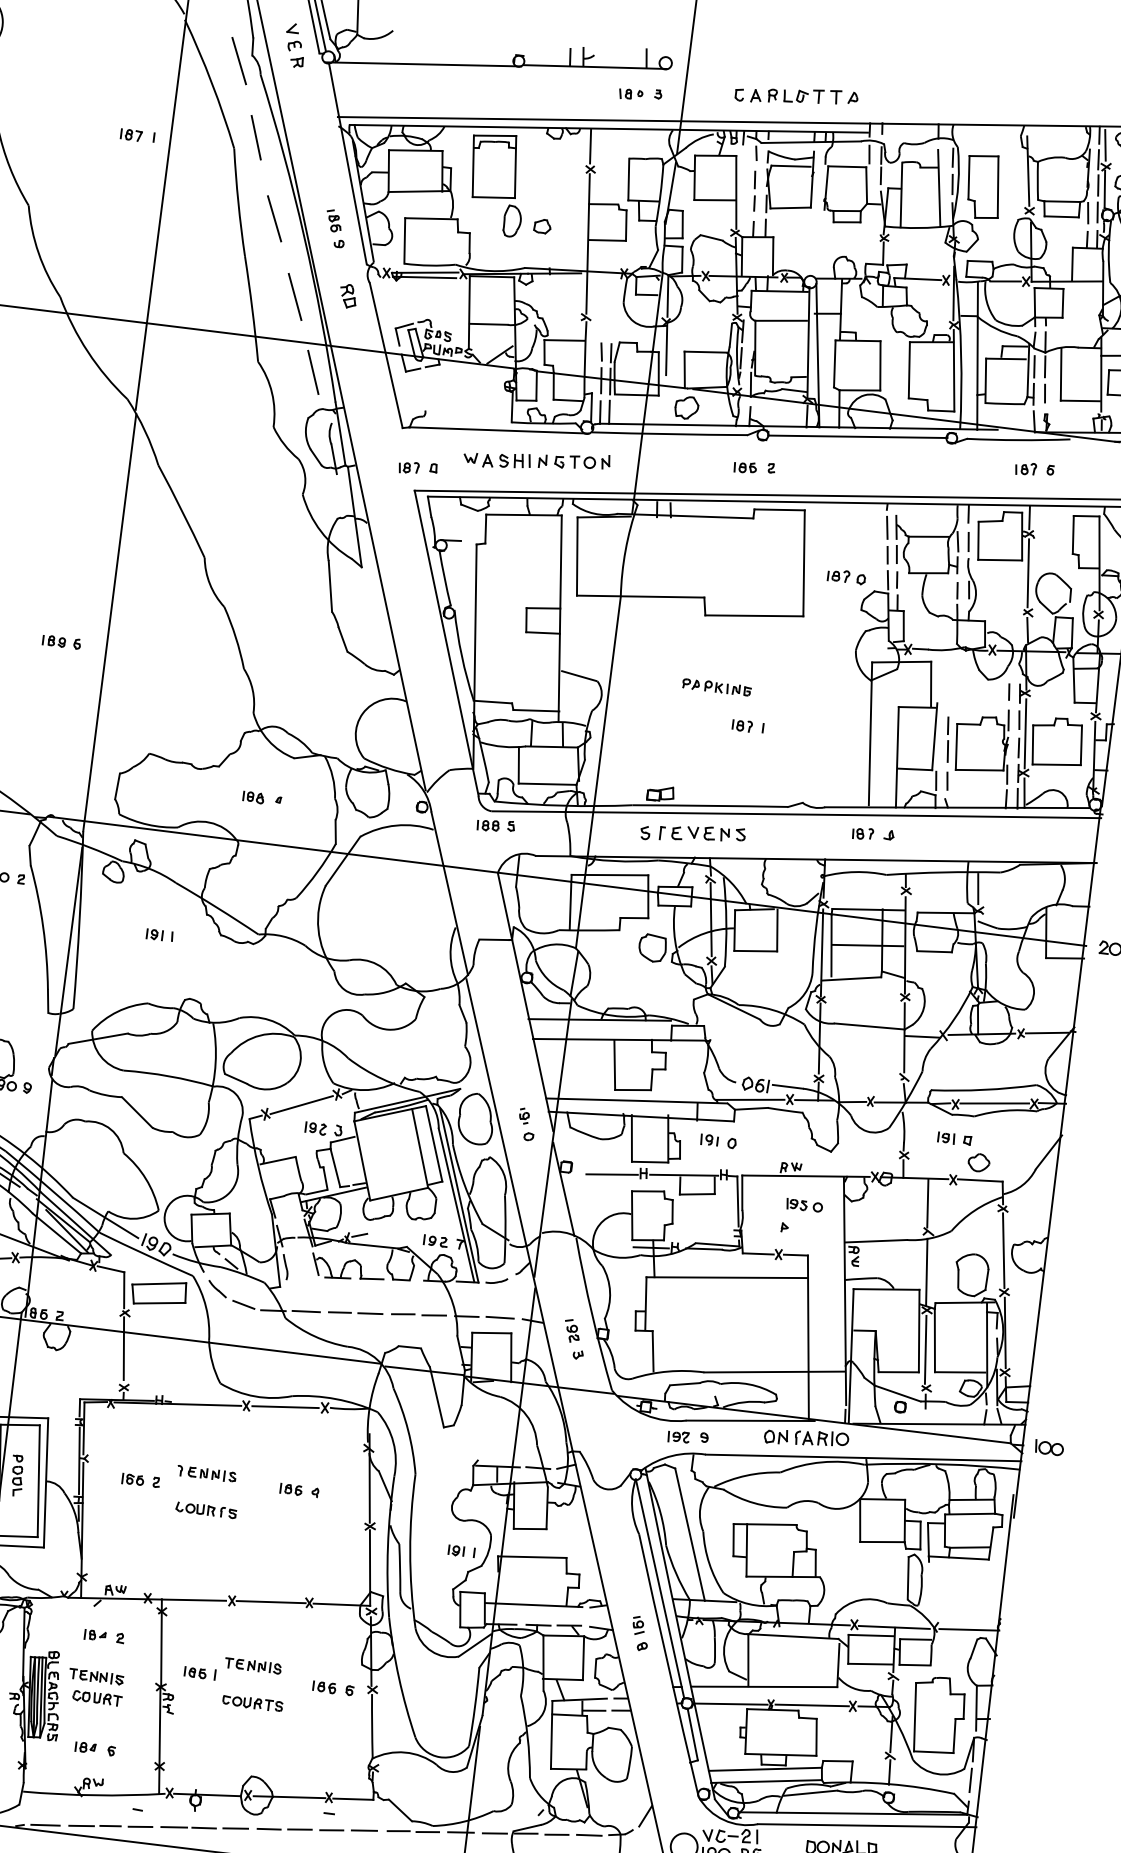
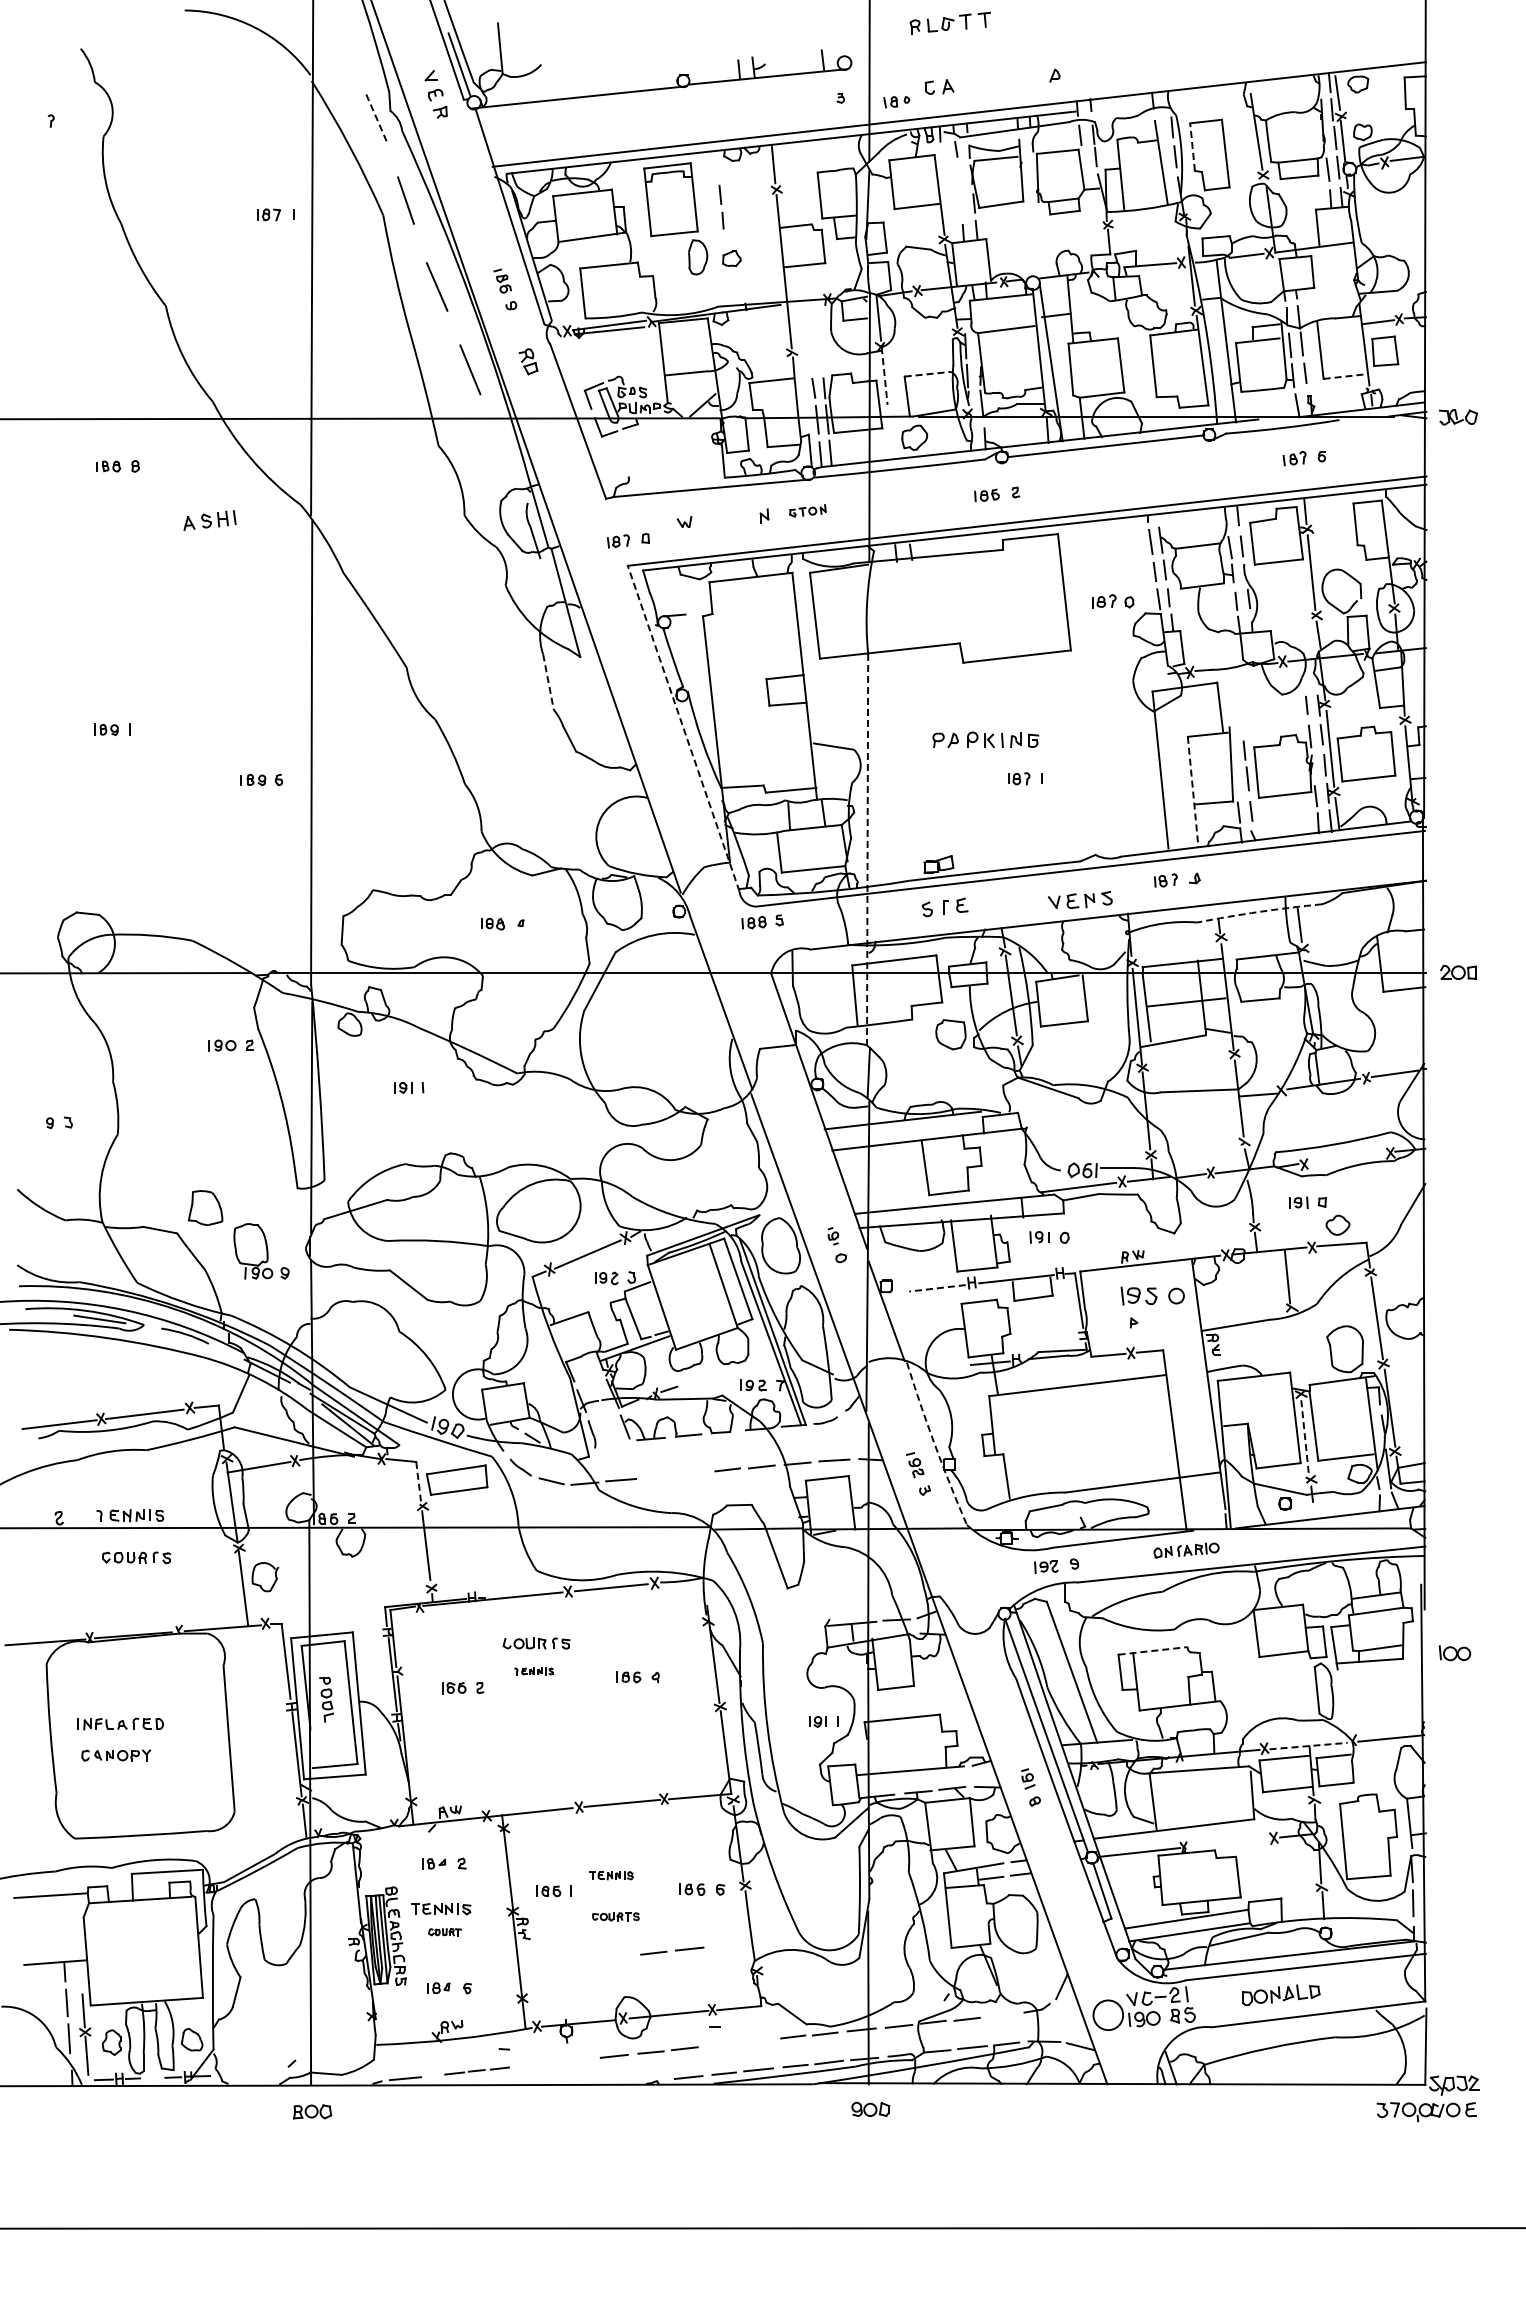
line: (238, 60) -> (376, 118), solid -> dashed
part: (630, 94) -> (896, 102), moved
part: (803, 95) -> (949, 22), moved
line: (968, 178) -> (1192, 147), solid -> dashed
line: (754, 188) -> (721, 204), moved
line: (666, 349) -> (884, 376), solid -> dashed
line: (706, 352) -> (928, 374), solid -> dashed
line: (313, 371) -> (500, 449), removed
line: (1080, 400) -> (1345, 376), solid -> dashed
part: (506, 460) -> (209, 520), moved
part: (582, 461) -> (807, 510), size x0.6
line: (330, 586) -> (548, 682), solid -> dashed
line: (446, 643) -> (683, 728), solid -> dashed
part: (716, 686) -> (985, 739), size x1.4
line: (897, 757) -> (1193, 792), solid -> dashed
line: (598, 772) -> (867, 849), solid -> dashed
part: (716, 832) -> (1080, 899), moved
arc: (943, 872) -> (1259, 911), solid -> dashed
line: (994, 1102) -> (1346, 1157), removed
line: (612, 1174) -> (937, 1288), solid -> dashed
part: (804, 1205) -> (1152, 1296), size x1.6
line: (926, 1272) -> (1295, 1352), removed
line: (124, 1290) -> (418, 1481), solid -> dashed
line: (340, 1312) -> (658, 1476), removed
line: (370, 1313) -> (691, 1473), removed
arc: (591, 1314) -> (934, 1444), solid -> dashed
line: (926, 1349) -> (1305, 1437), solid -> dashed
part: (806, 1438) -> (1186, 1550), size x0.7
part: (1048, 1448) -> (1454, 1653), moved
part: (206, 1473) -> (533, 1671), size x0.6
part: (206, 1510) -> (536, 1643), moved
line: (765, 1524) -> (1153, 1650), solid -> dashed
line: (895, 1627) -> (1309, 1746), solid -> dashed
part: (253, 1665) -> (611, 1875), size x0.7
part: (97, 1697) -> (444, 1931), size x0.6
part: (252, 1702) -> (615, 1916), size x0.7
line: (812, 1705) -> (1229, 1842), removed
part: (110, 1825) -> (476, 2070), size x0.7
line: (174, 1826) -> (546, 2062), removed
line: (203, 1828) -> (579, 2060), removed
line: (350, 1830) -> (674, 1950), moved
line: (589, 1835) -> (1002, 2015), removed

